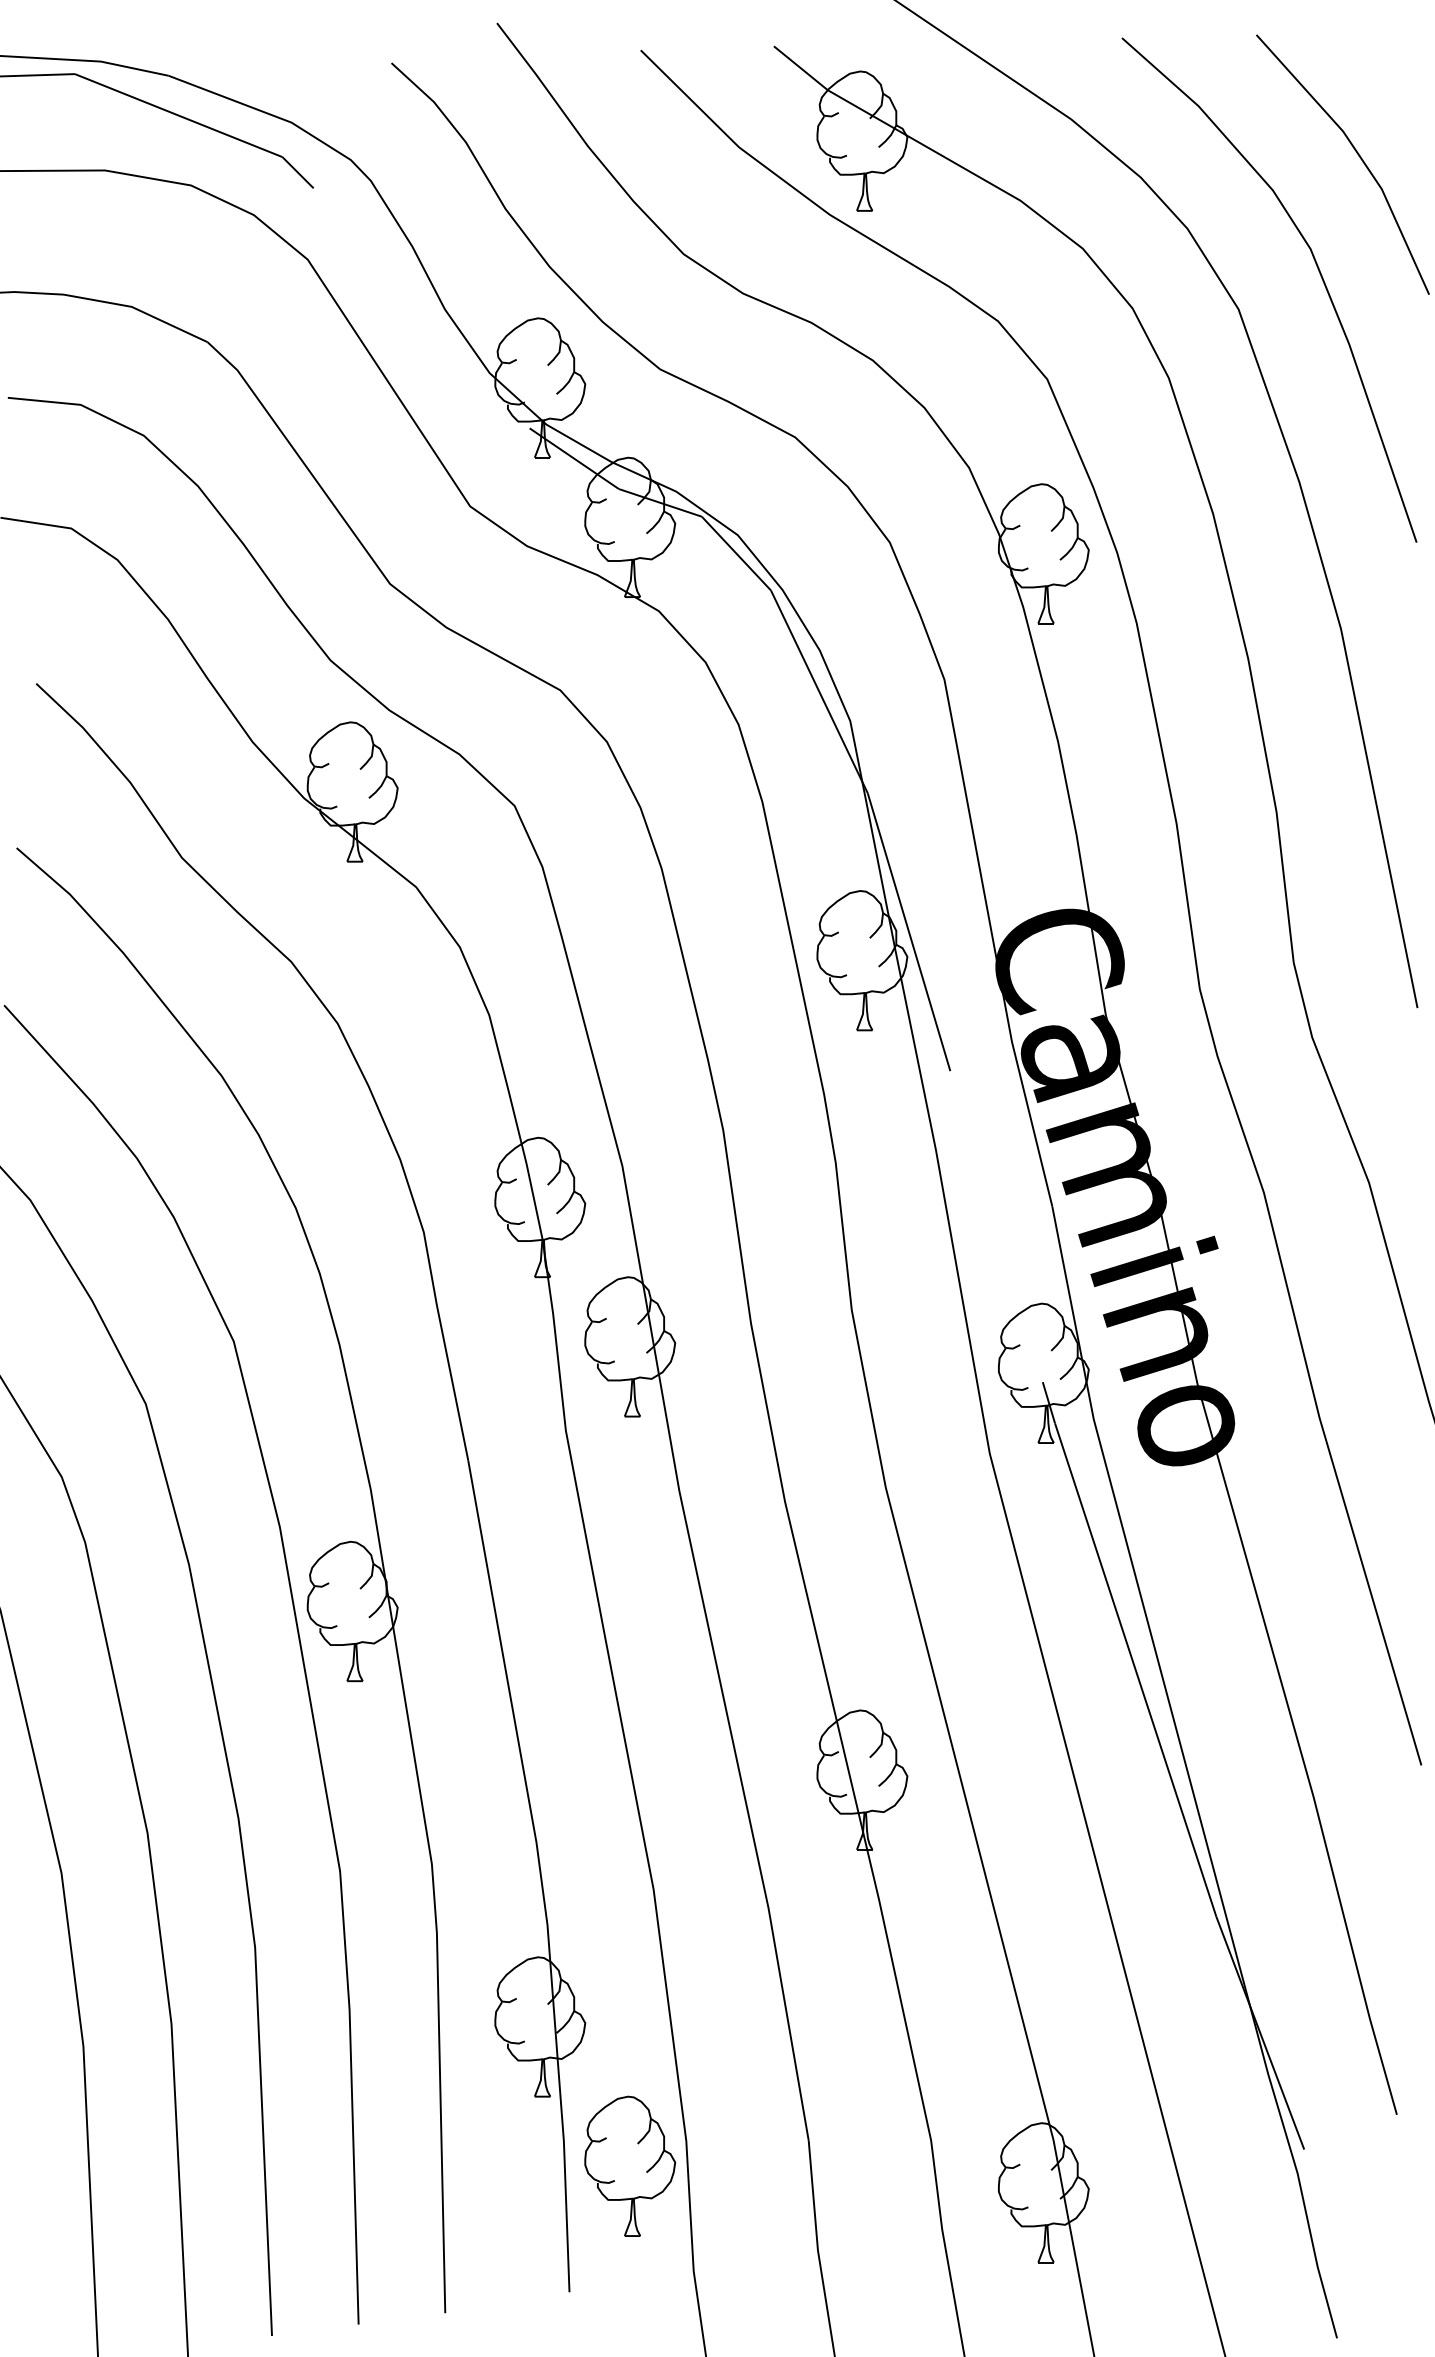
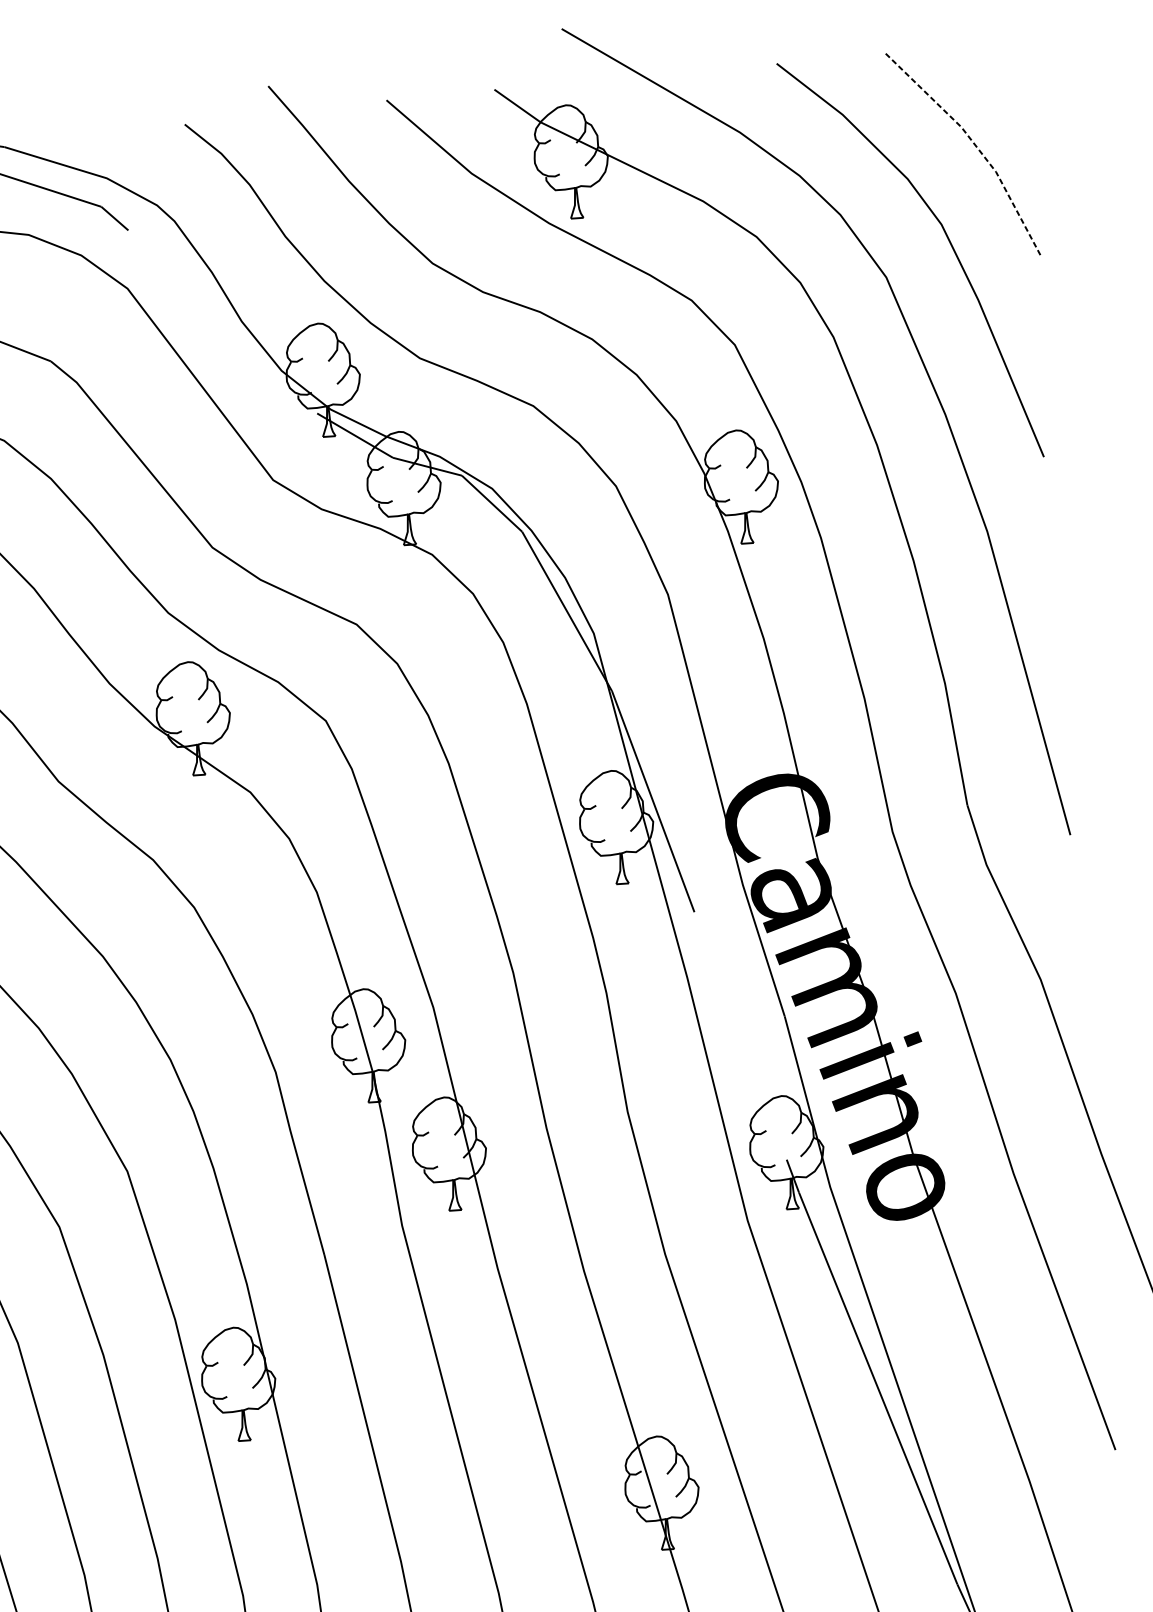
line: (1358, 154) -> (975, 145), solid -> dashed

